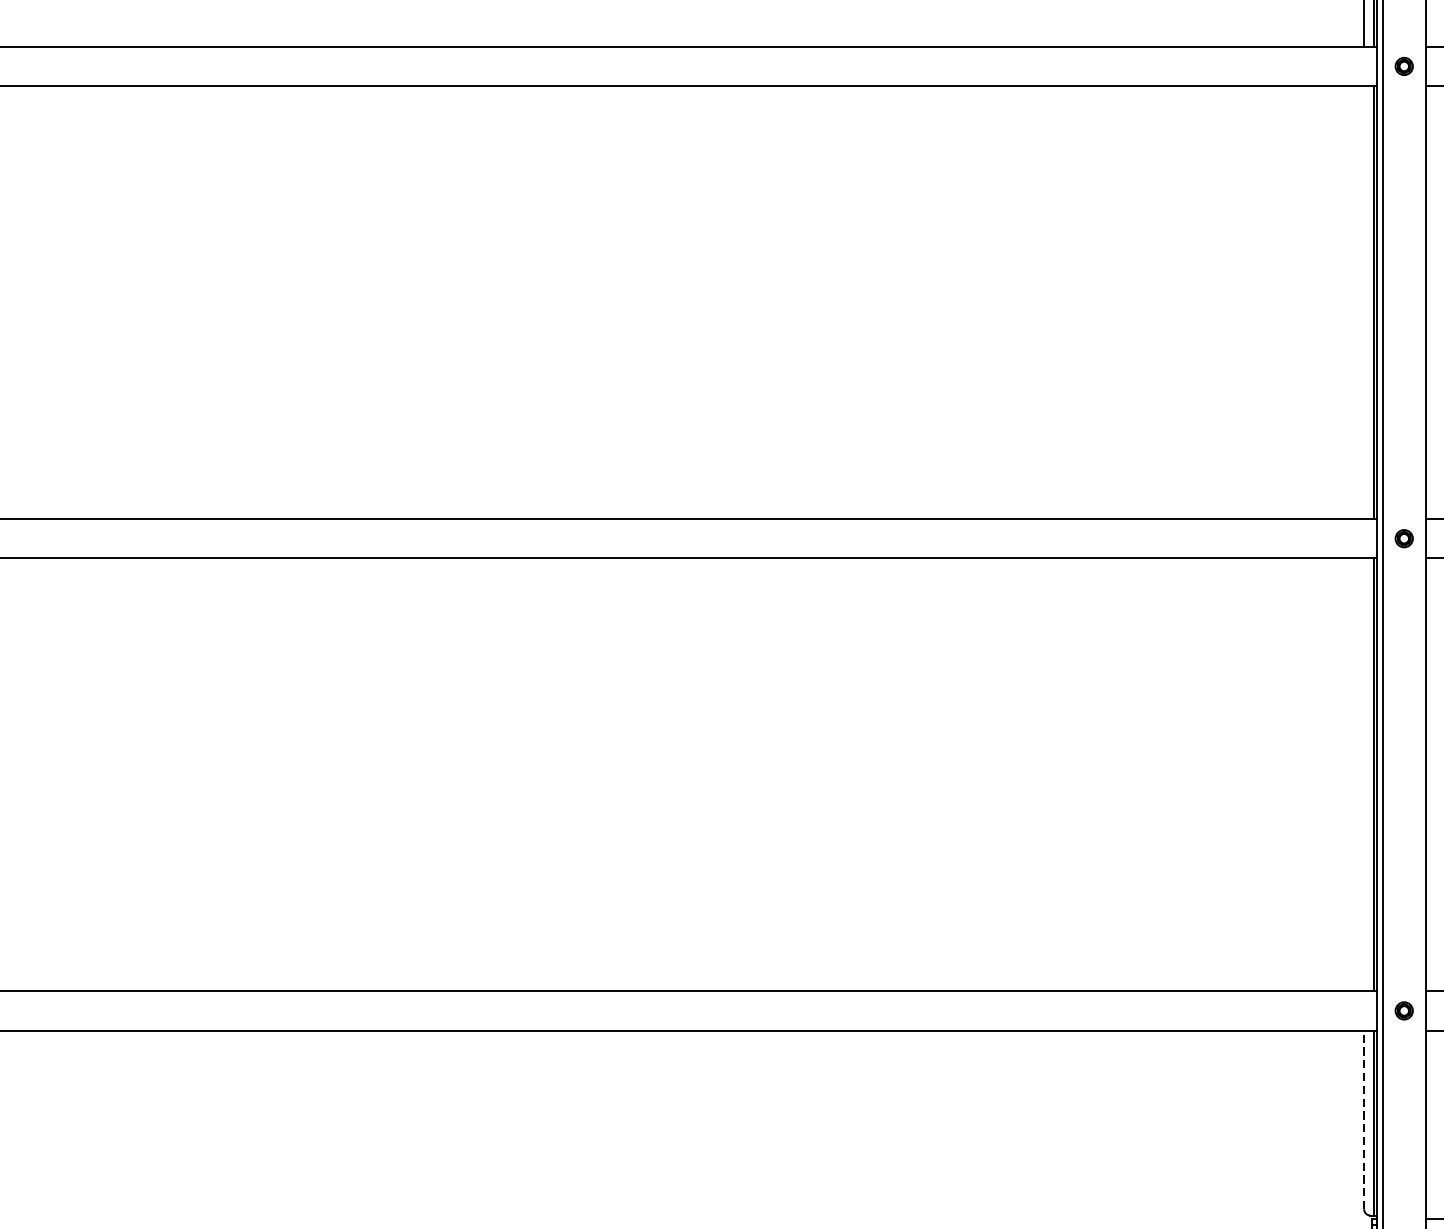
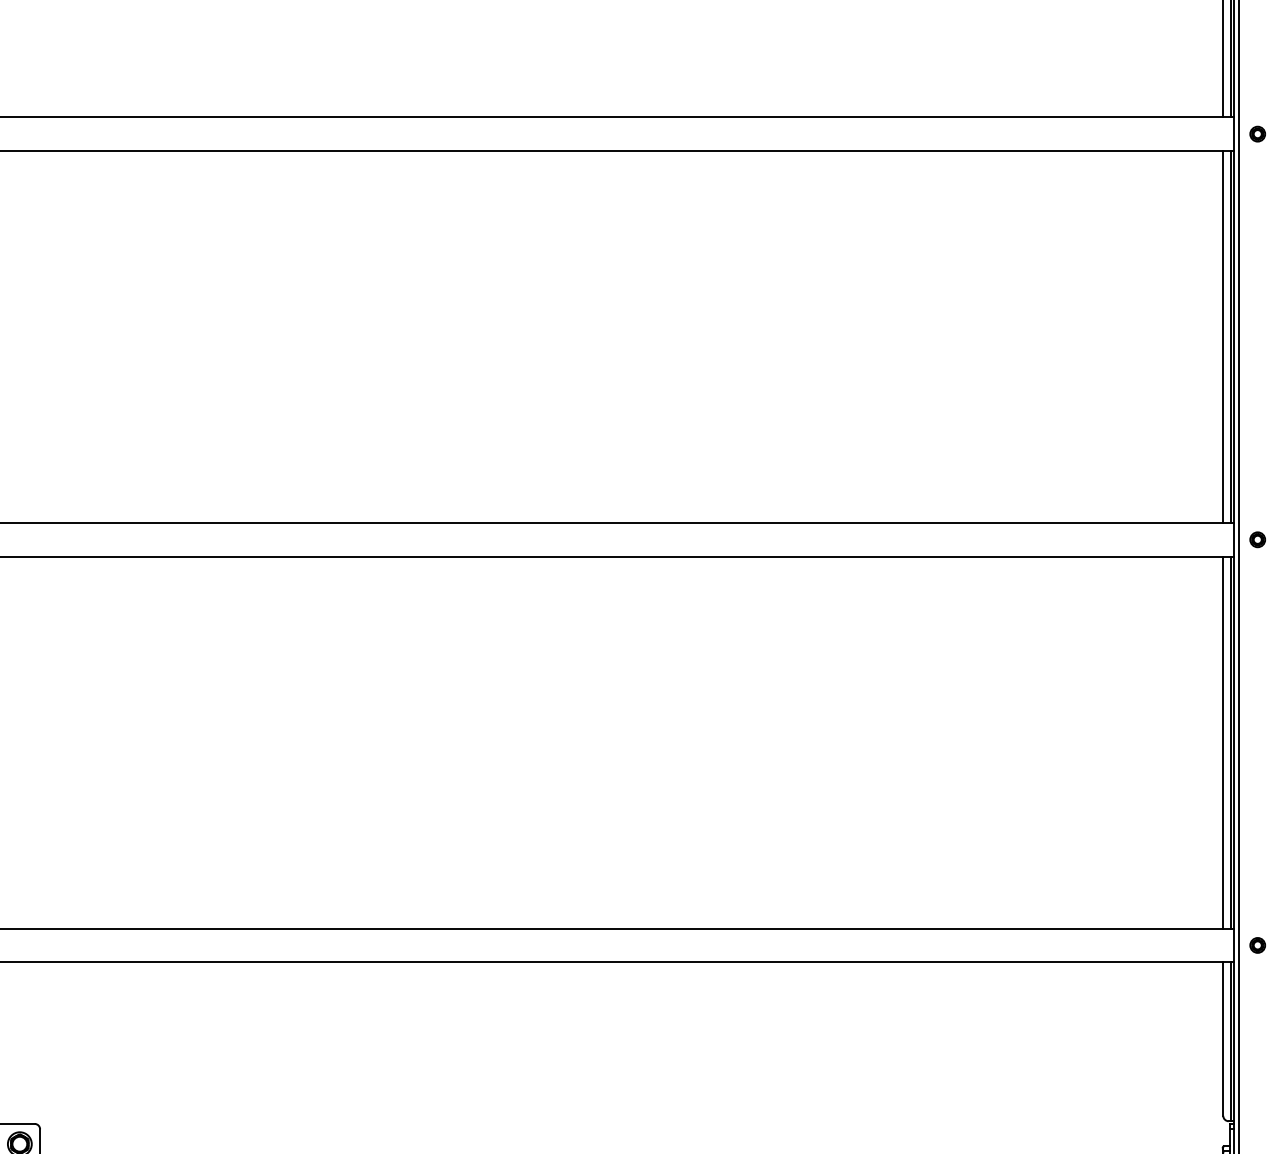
line: (1364, 302) -> (1223, 336), added
line: (1364, 774) -> (1223, 742), added
line: (1364, 1120) -> (1223, 1039), dashed -> solid

